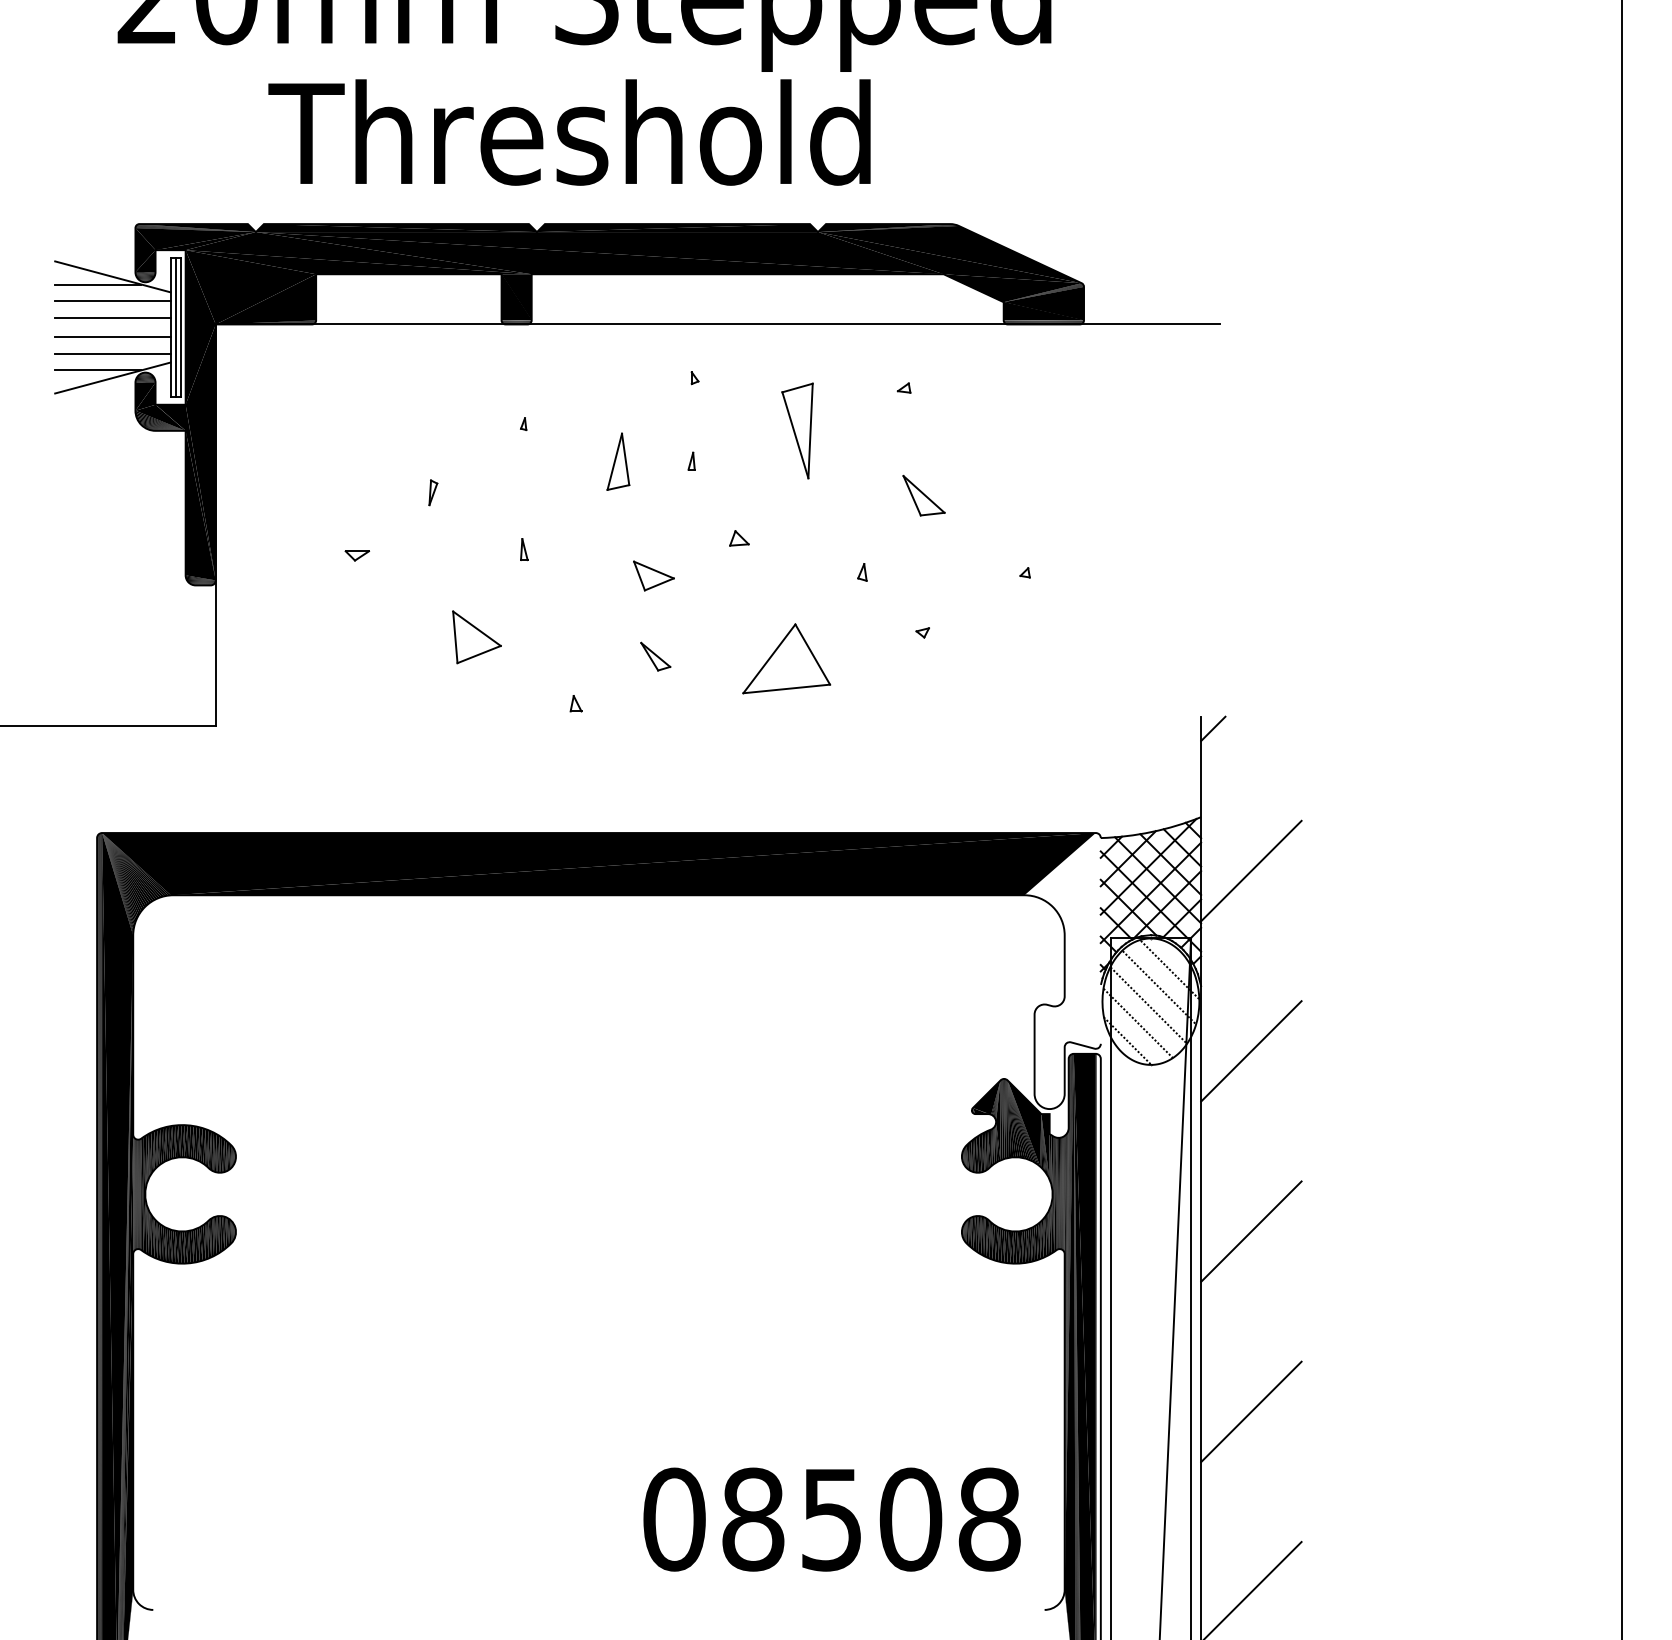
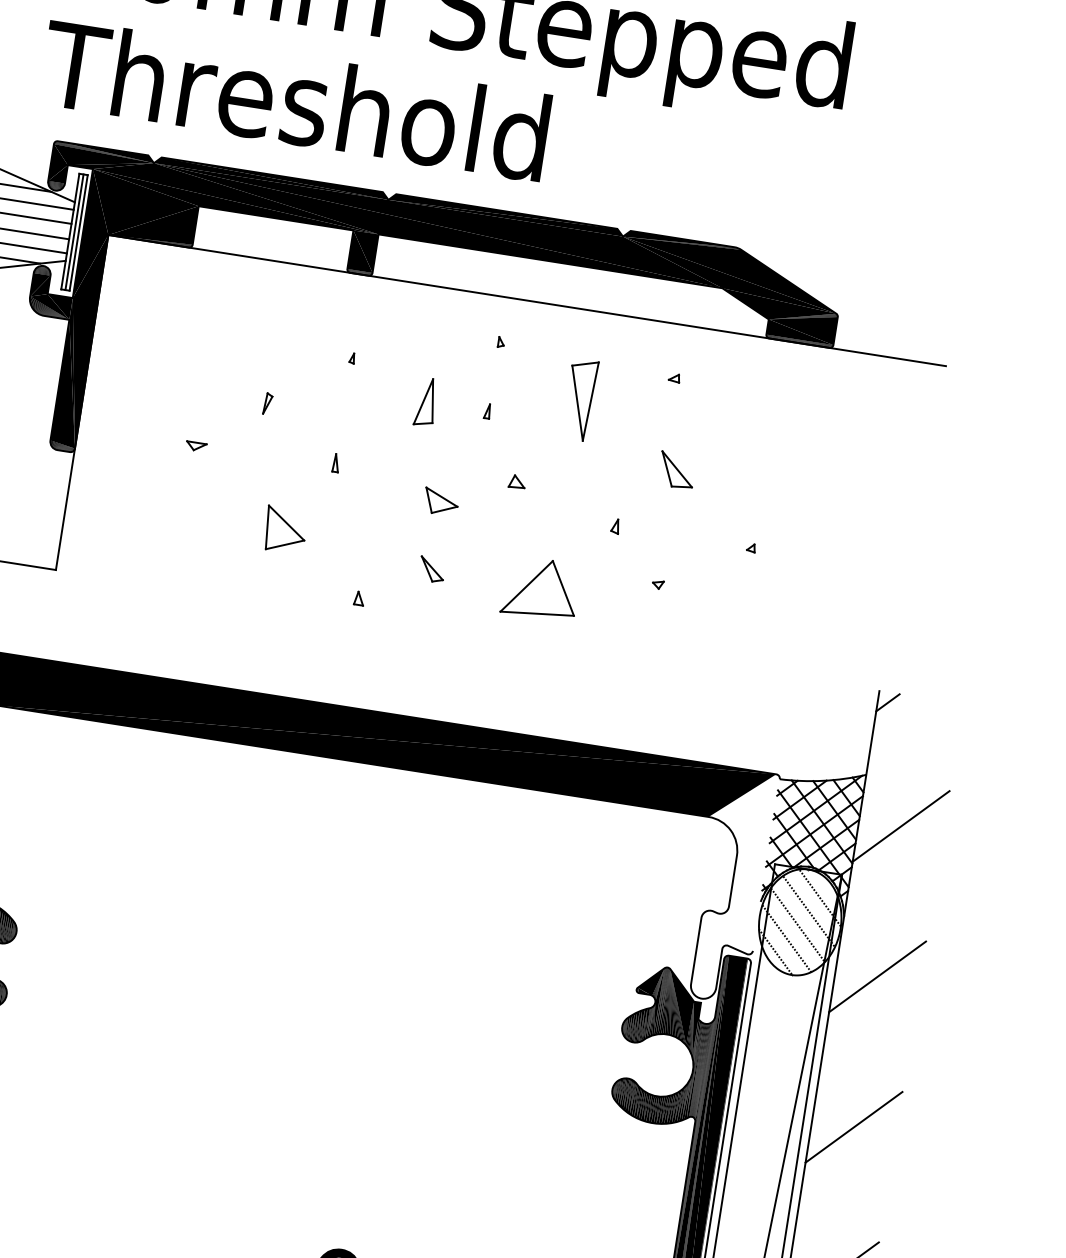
text: (569, 132) -> (295, 100), moved

